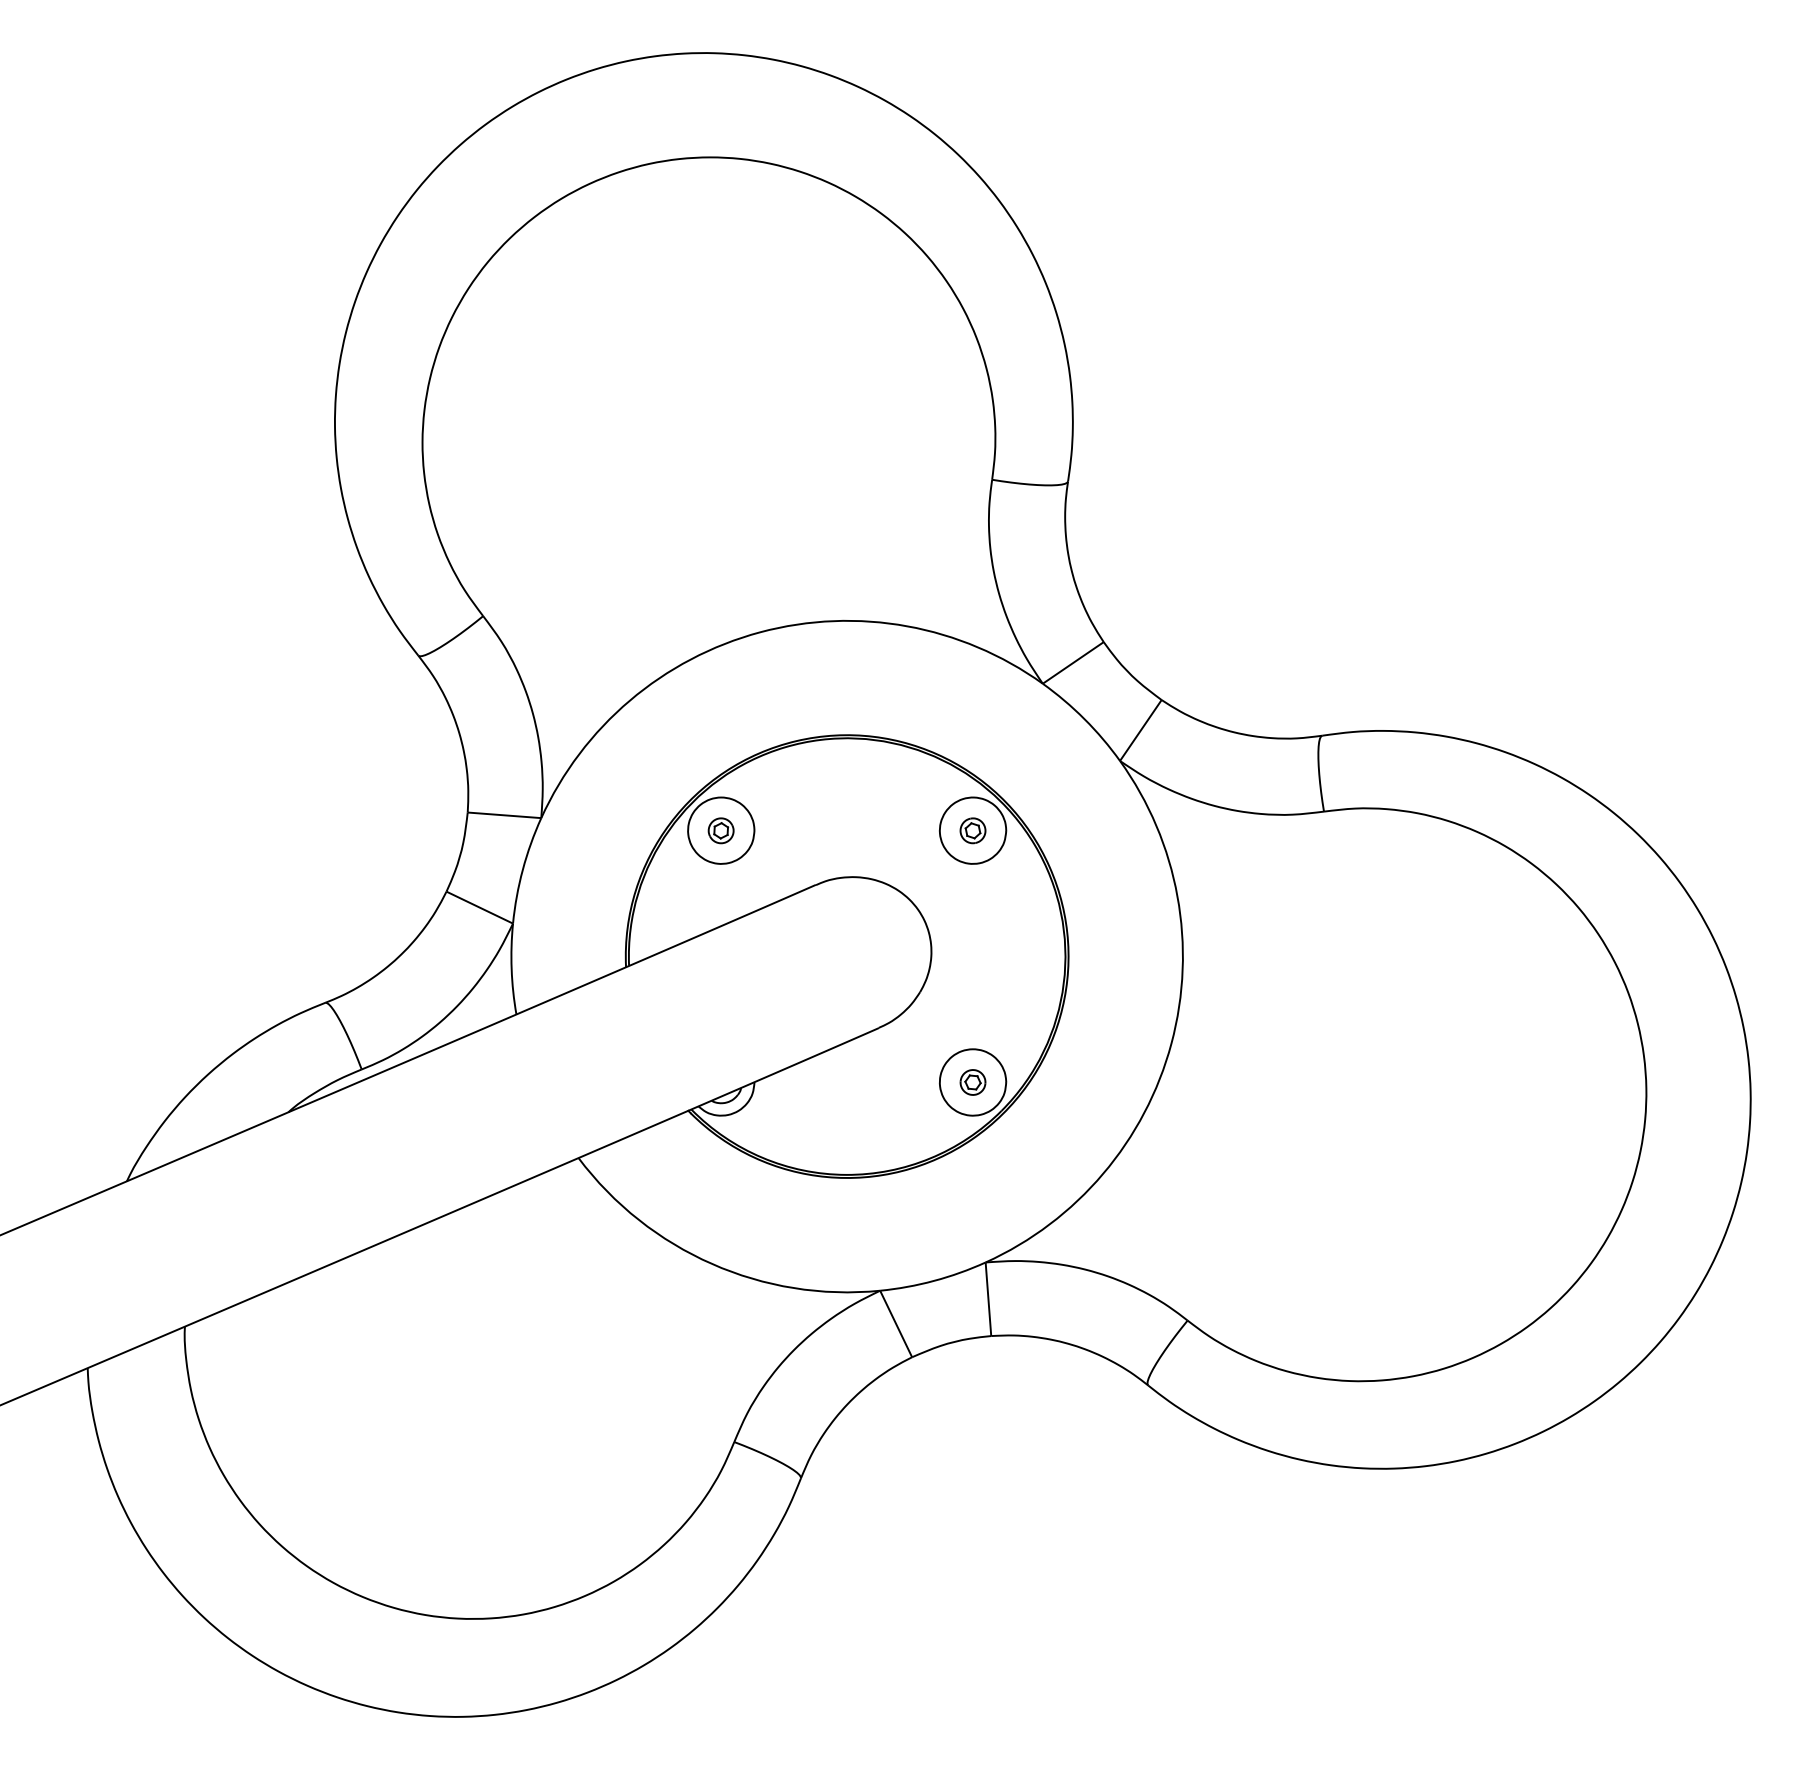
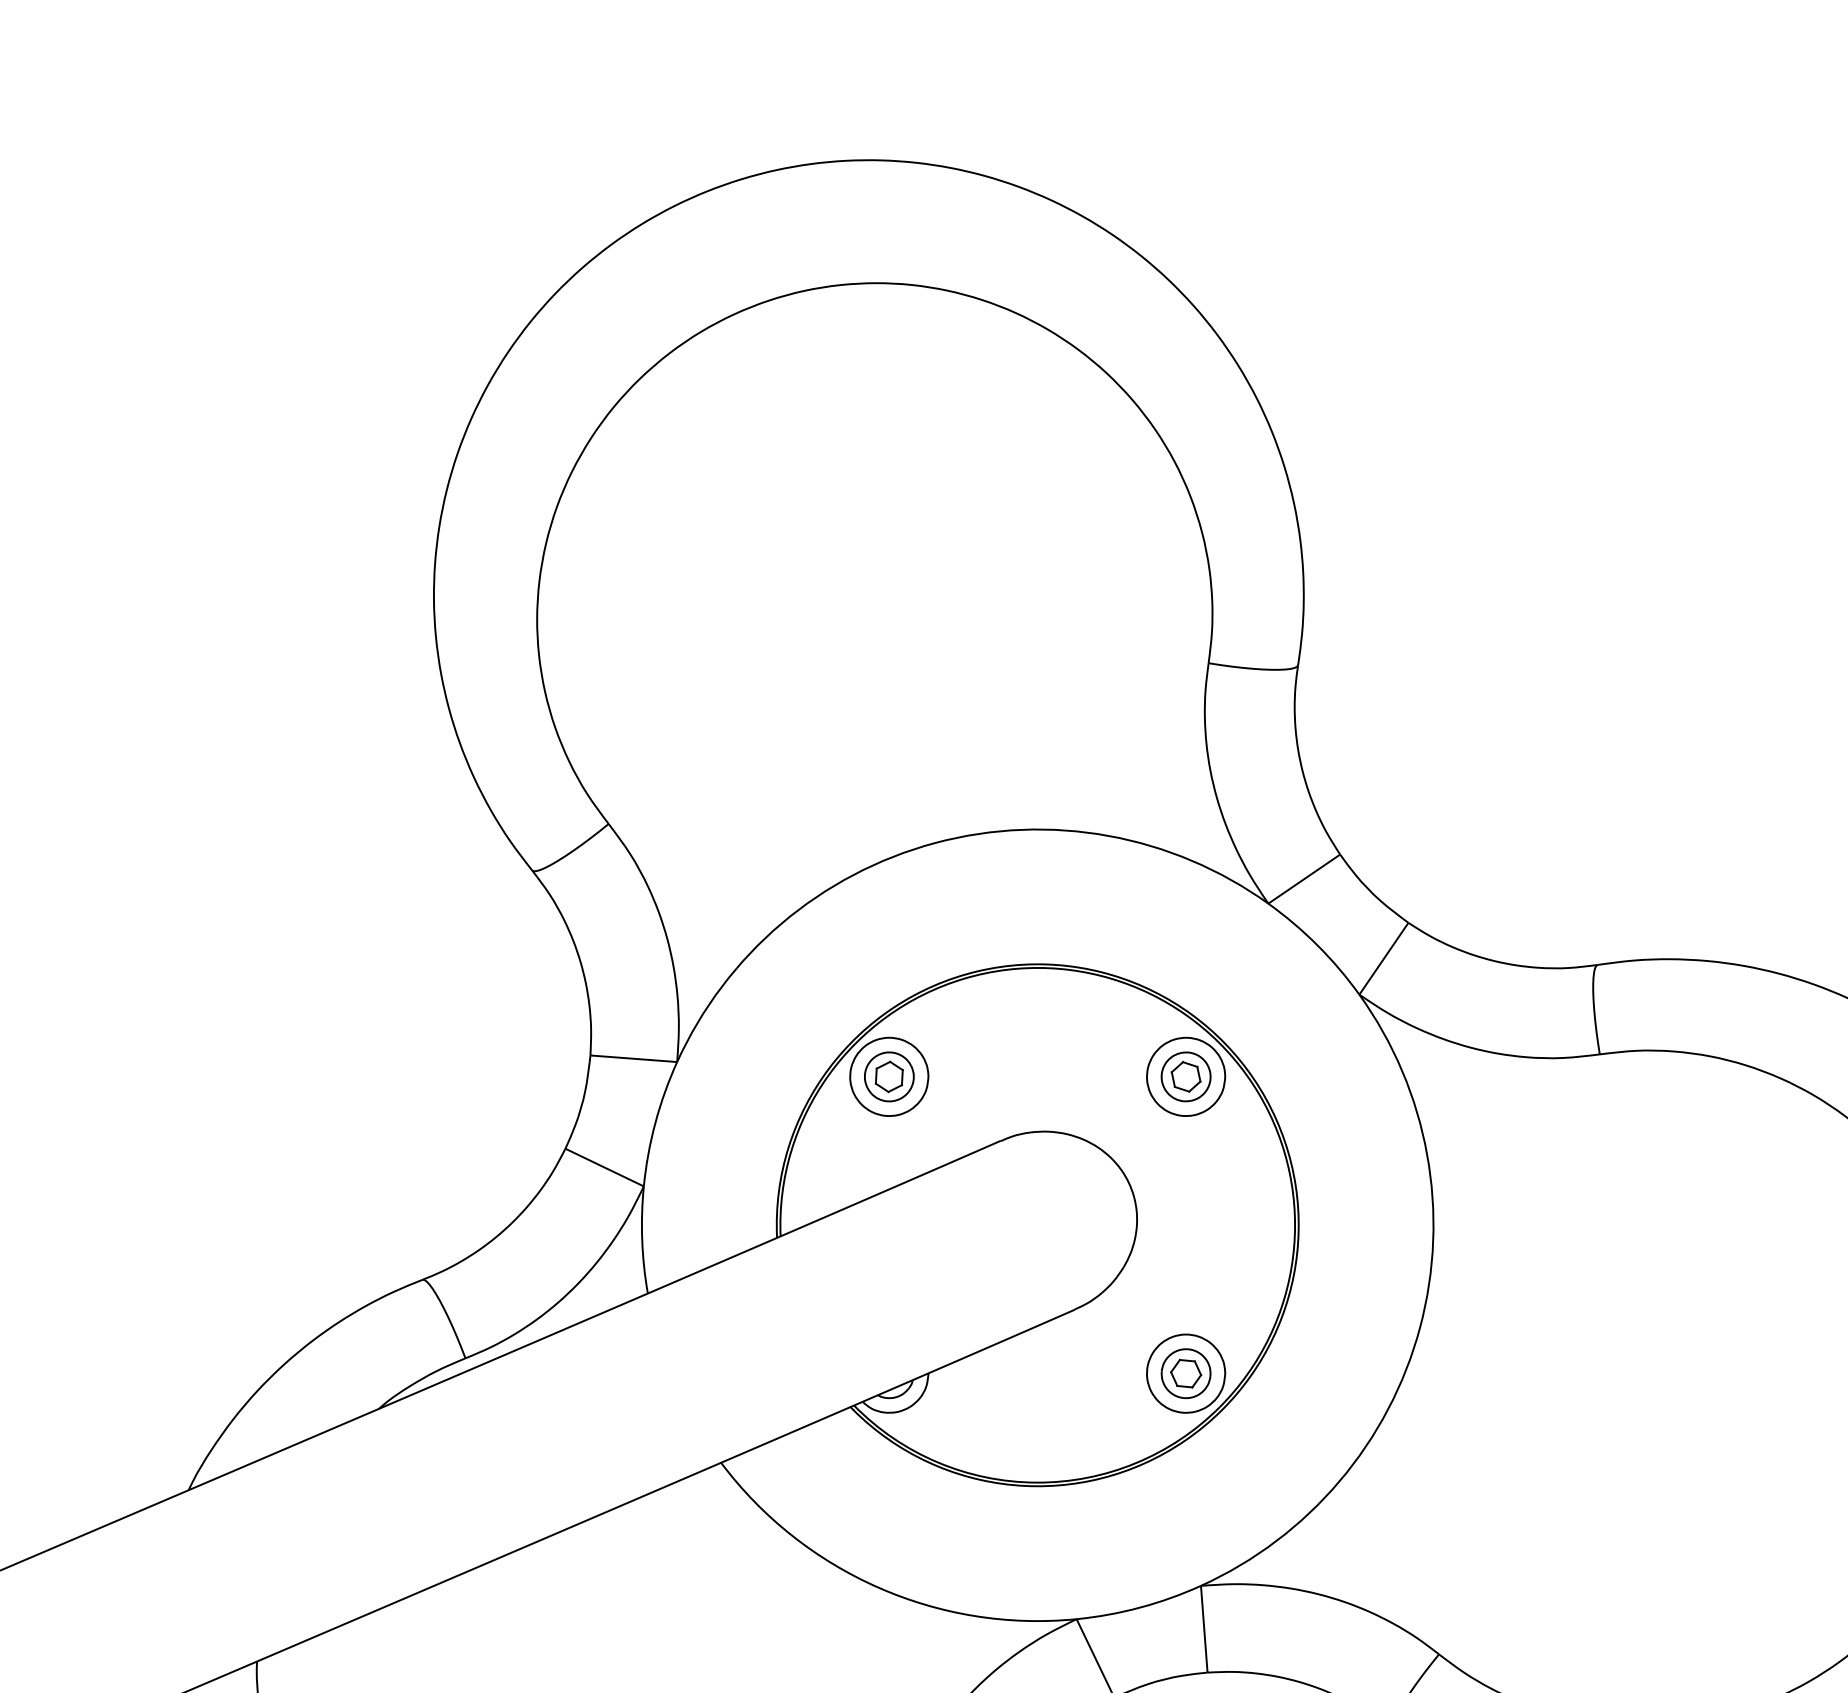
part: (720, 830) -> (888, 1076), size x1.67
part: (972, 830) -> (1185, 1076), size x1.67
part: (972, 1082) -> (1185, 1373), size x1.67

